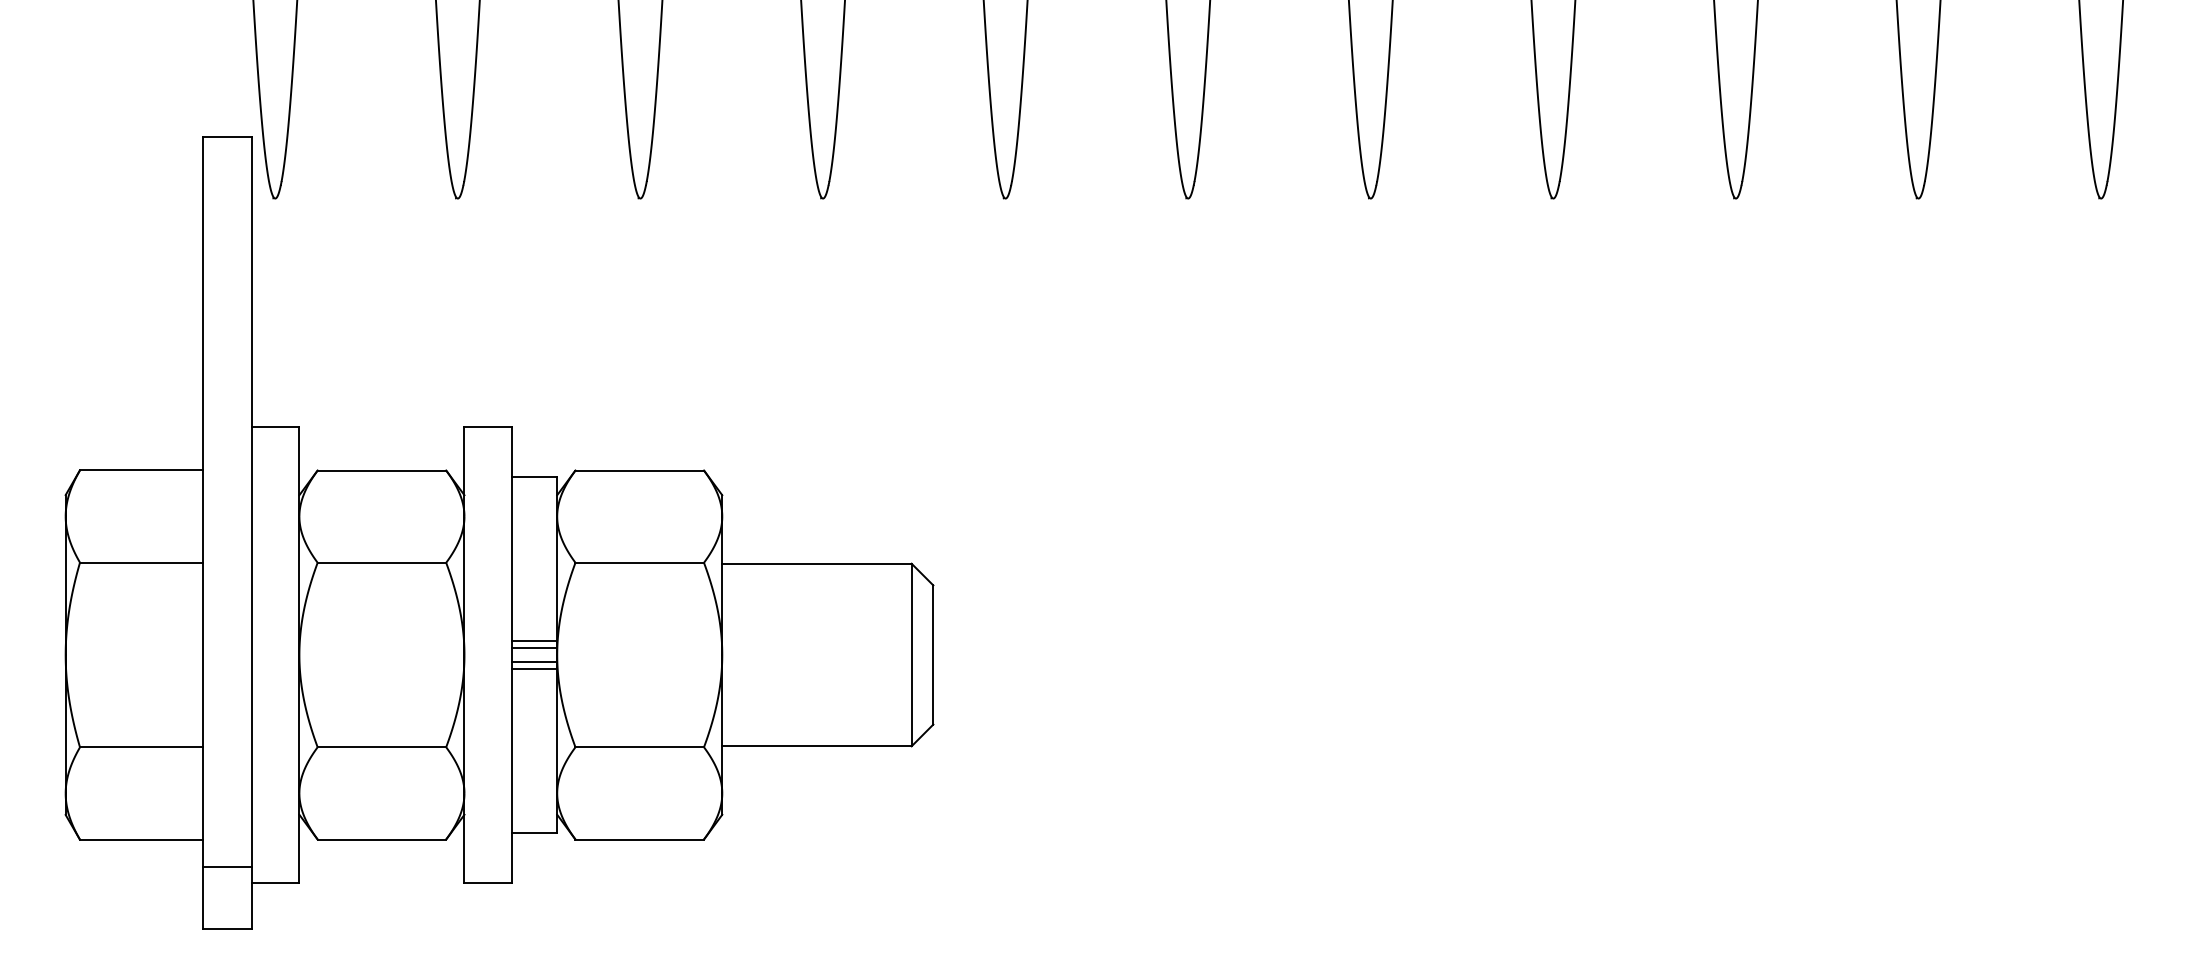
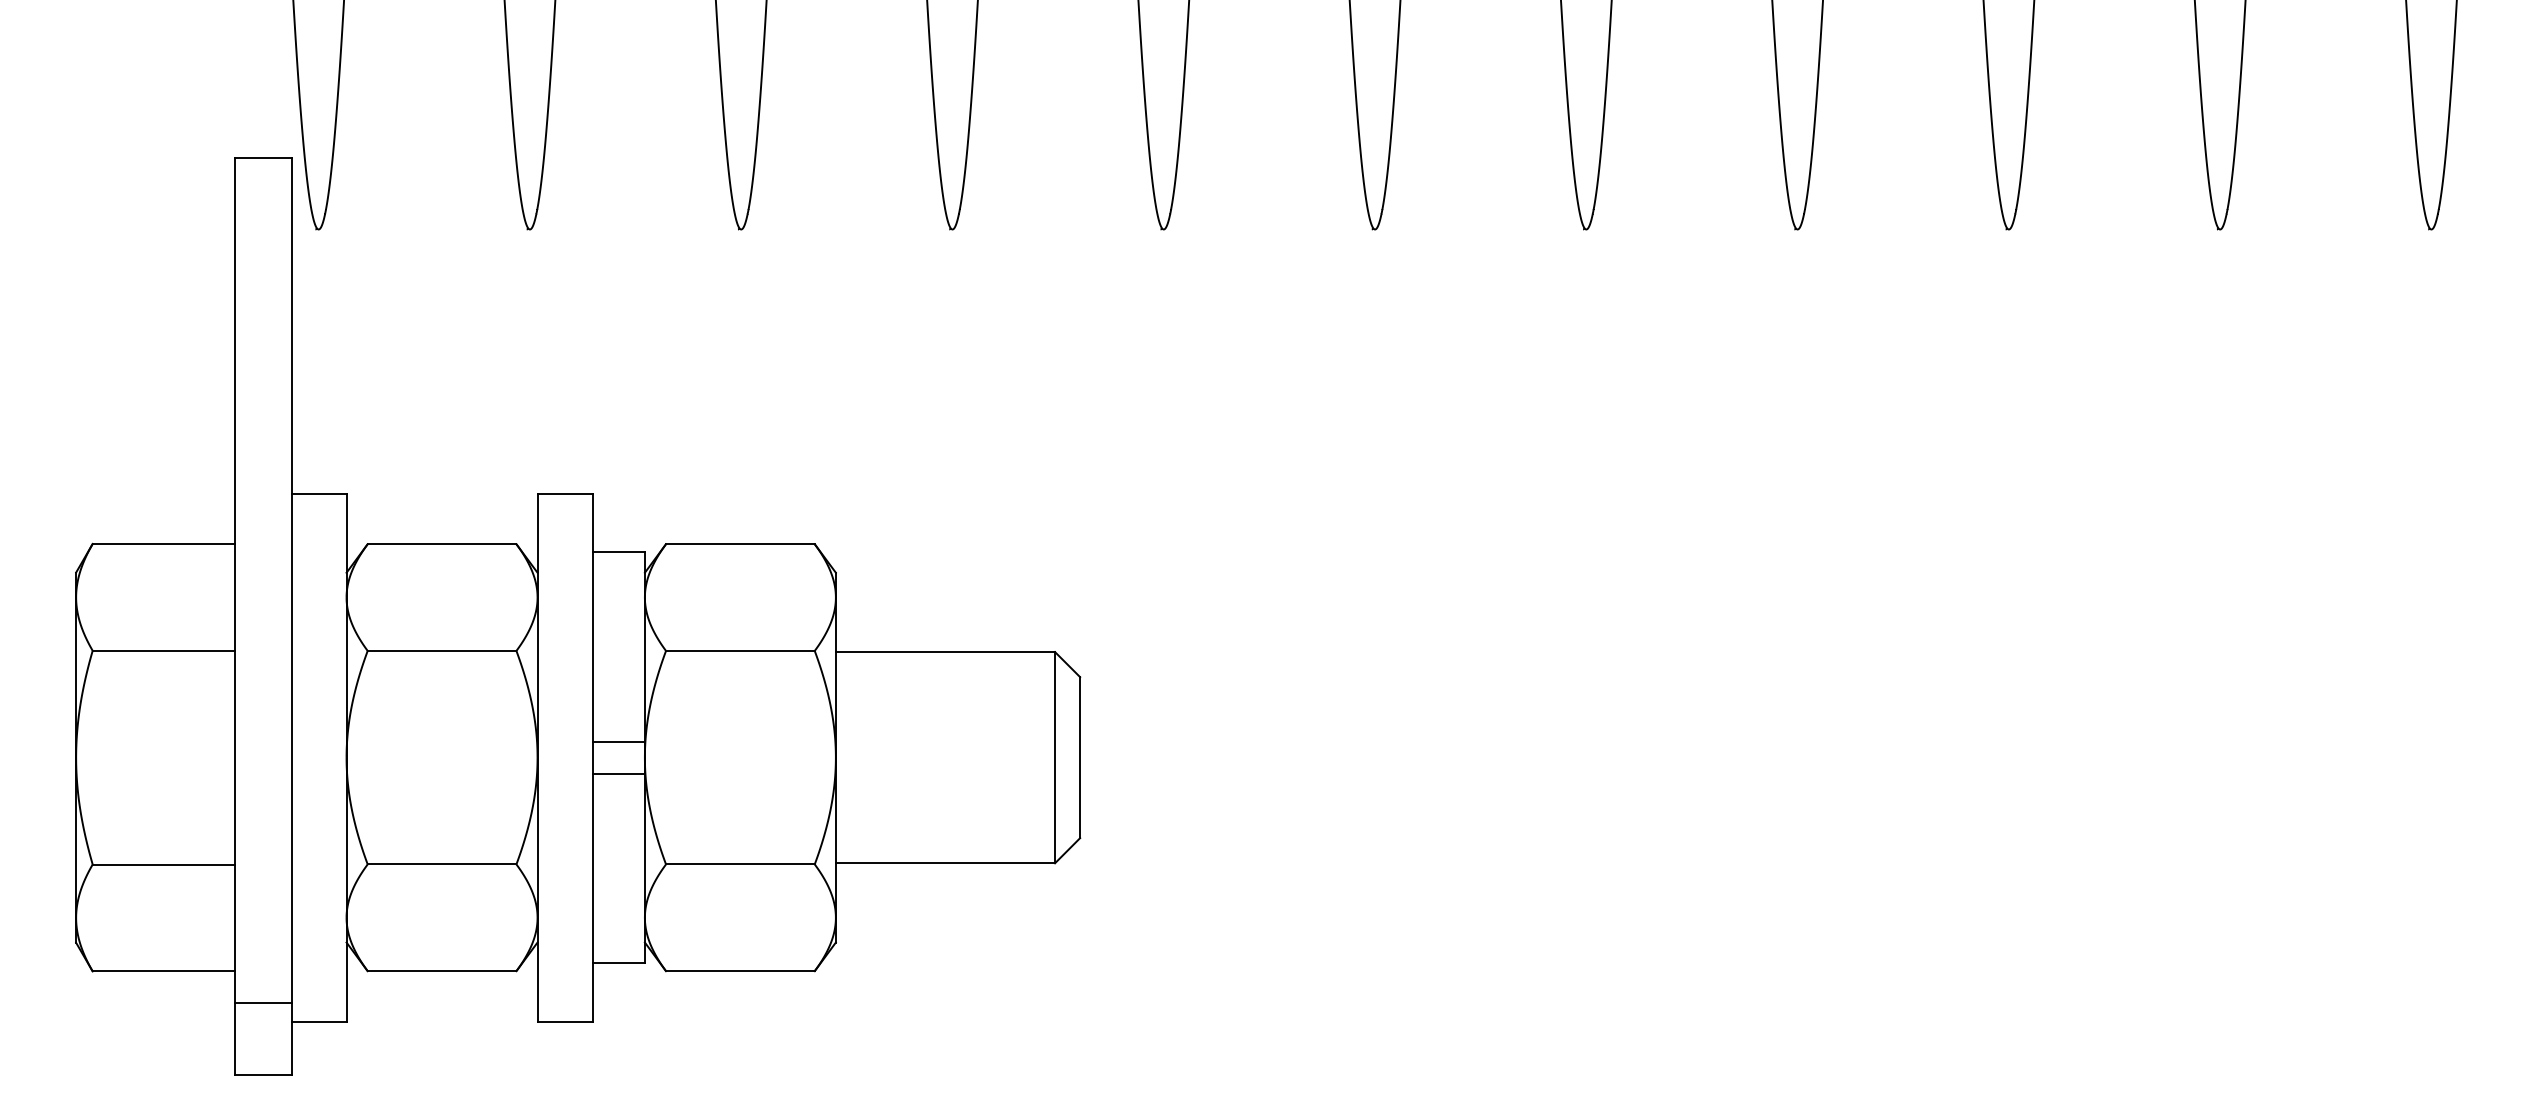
line: (534, 647) -> (618, 749), removed
line: (534, 662) -> (618, 766), removed

